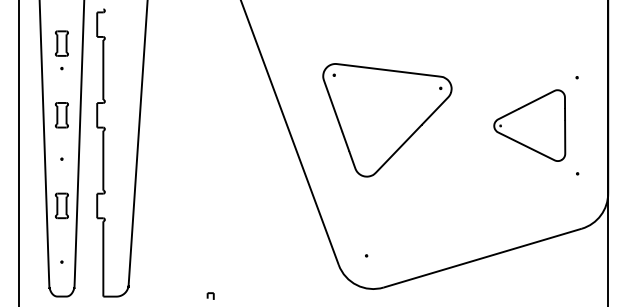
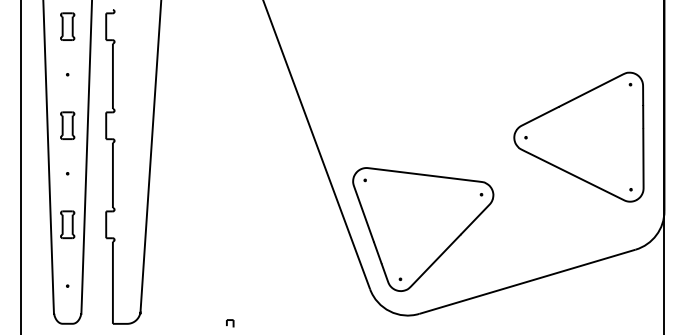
part: (61, 43) -> (67, 26), moved
part: (387, 120) -> (423, 229), moved
part: (529, 125) -> (578, 136), size x1.67

